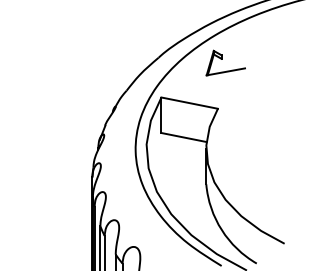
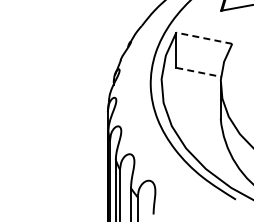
line: (189, 103) -> (204, 38), solid -> dashed
line: (184, 137) -> (199, 72), solid -> dashed

